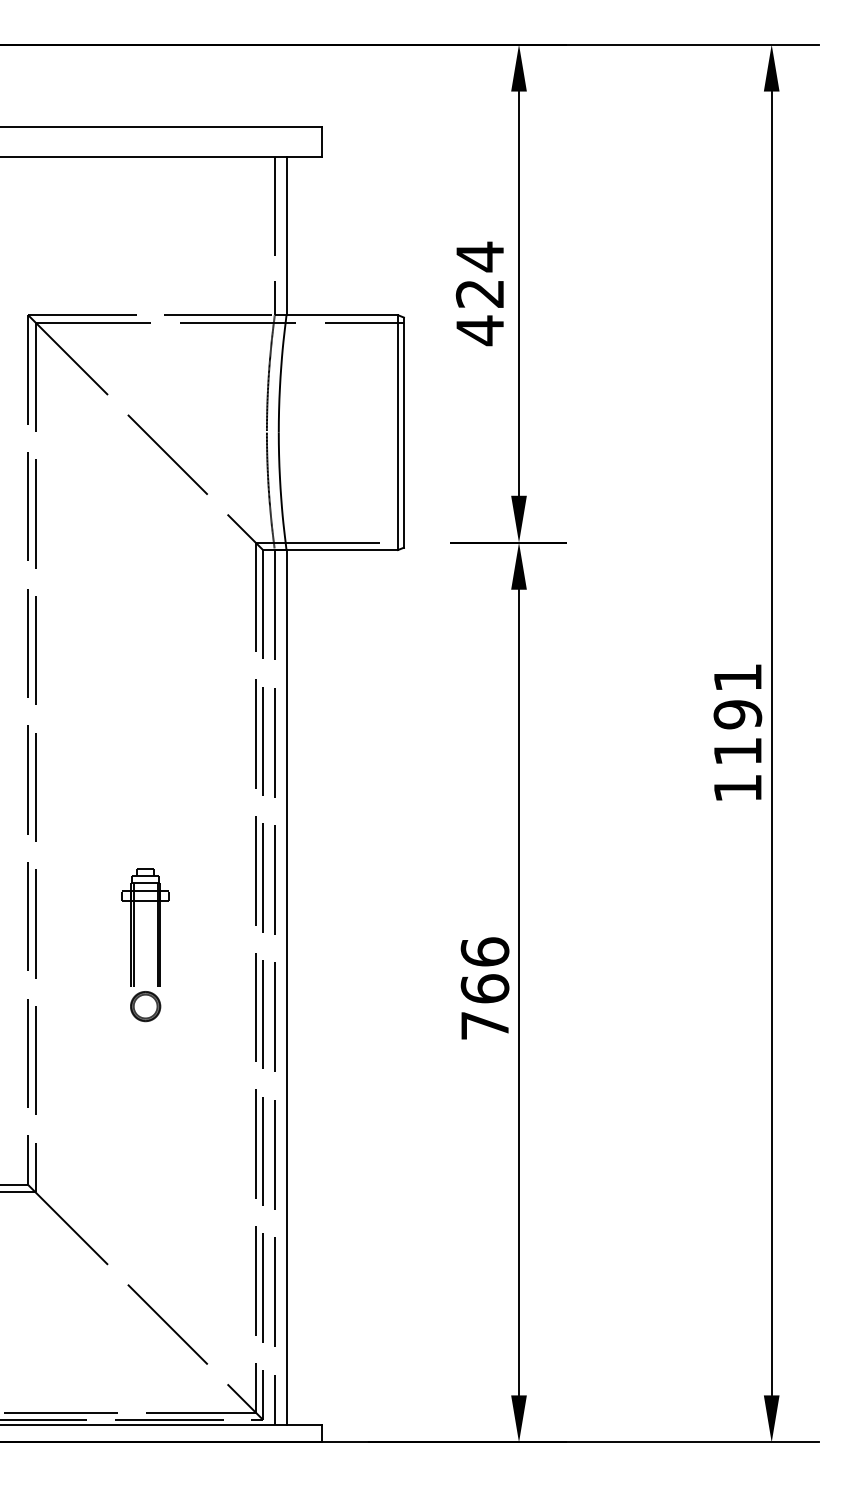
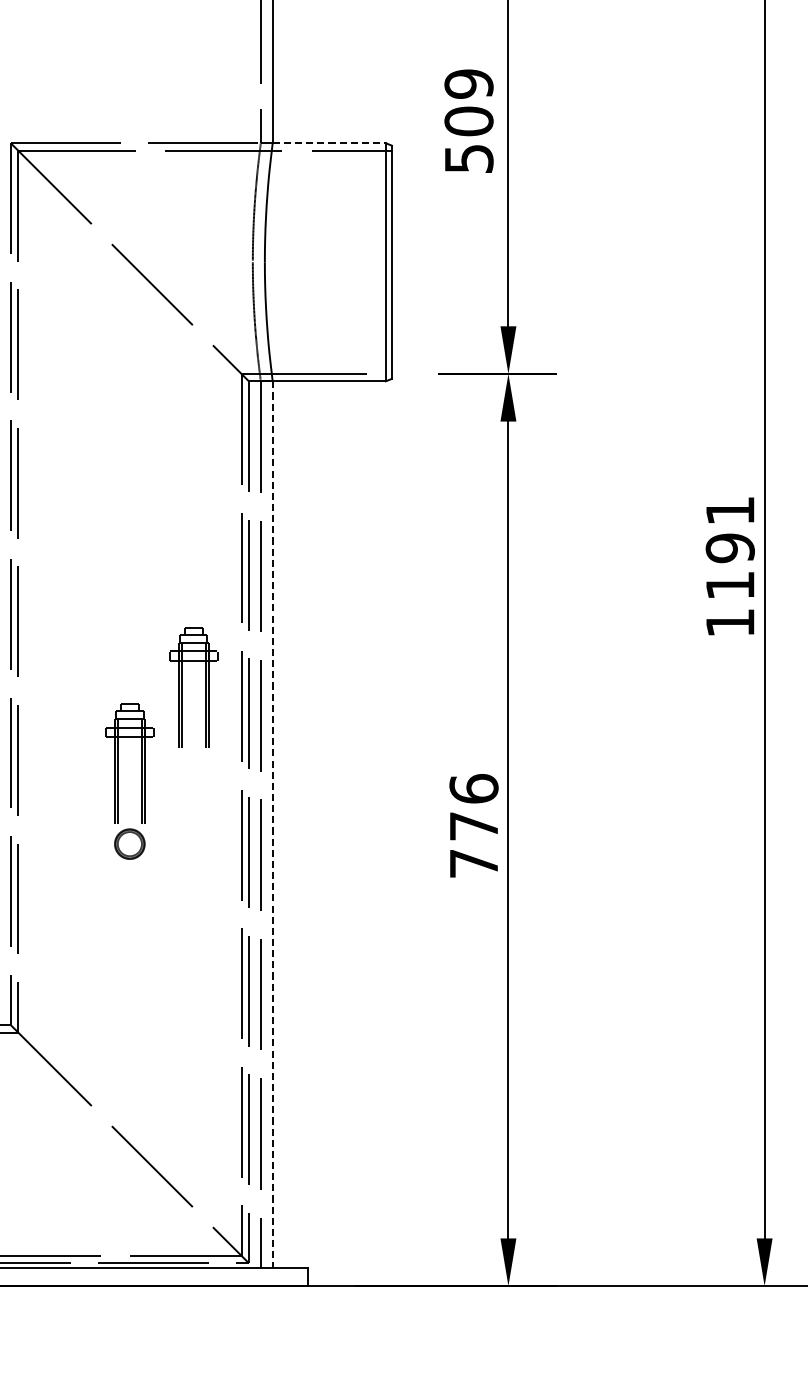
text: (479, 293) -> (468, 121), 424 -> 509
line: (342, 315) -> (329, 143), solid -> dashed
part: (197, 852) -> (182, 687), added
line: (286, 987) -> (272, 824), solid -> dashed
text: (484, 988) -> (473, 825), 766 -> 776

